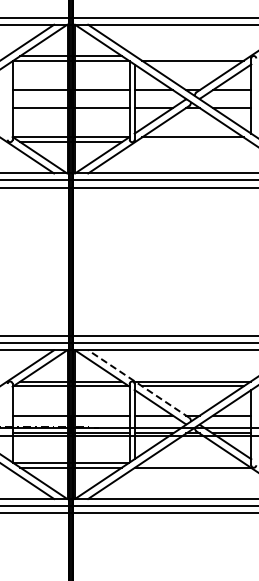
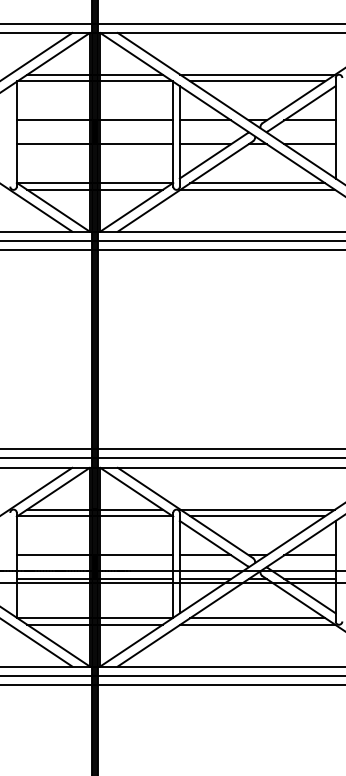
line: (192, 56) -> (257, 75), added
line: (192, 142) -> (257, 190), added
line: (138, 384) -> (185, 513), dashed -> solid
line: (192, 462) -> (257, 617), added

